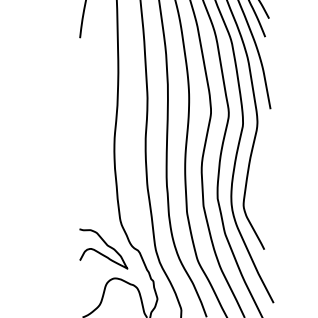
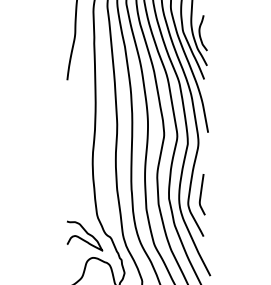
curve: (261, 192) -> (201, 194), added

